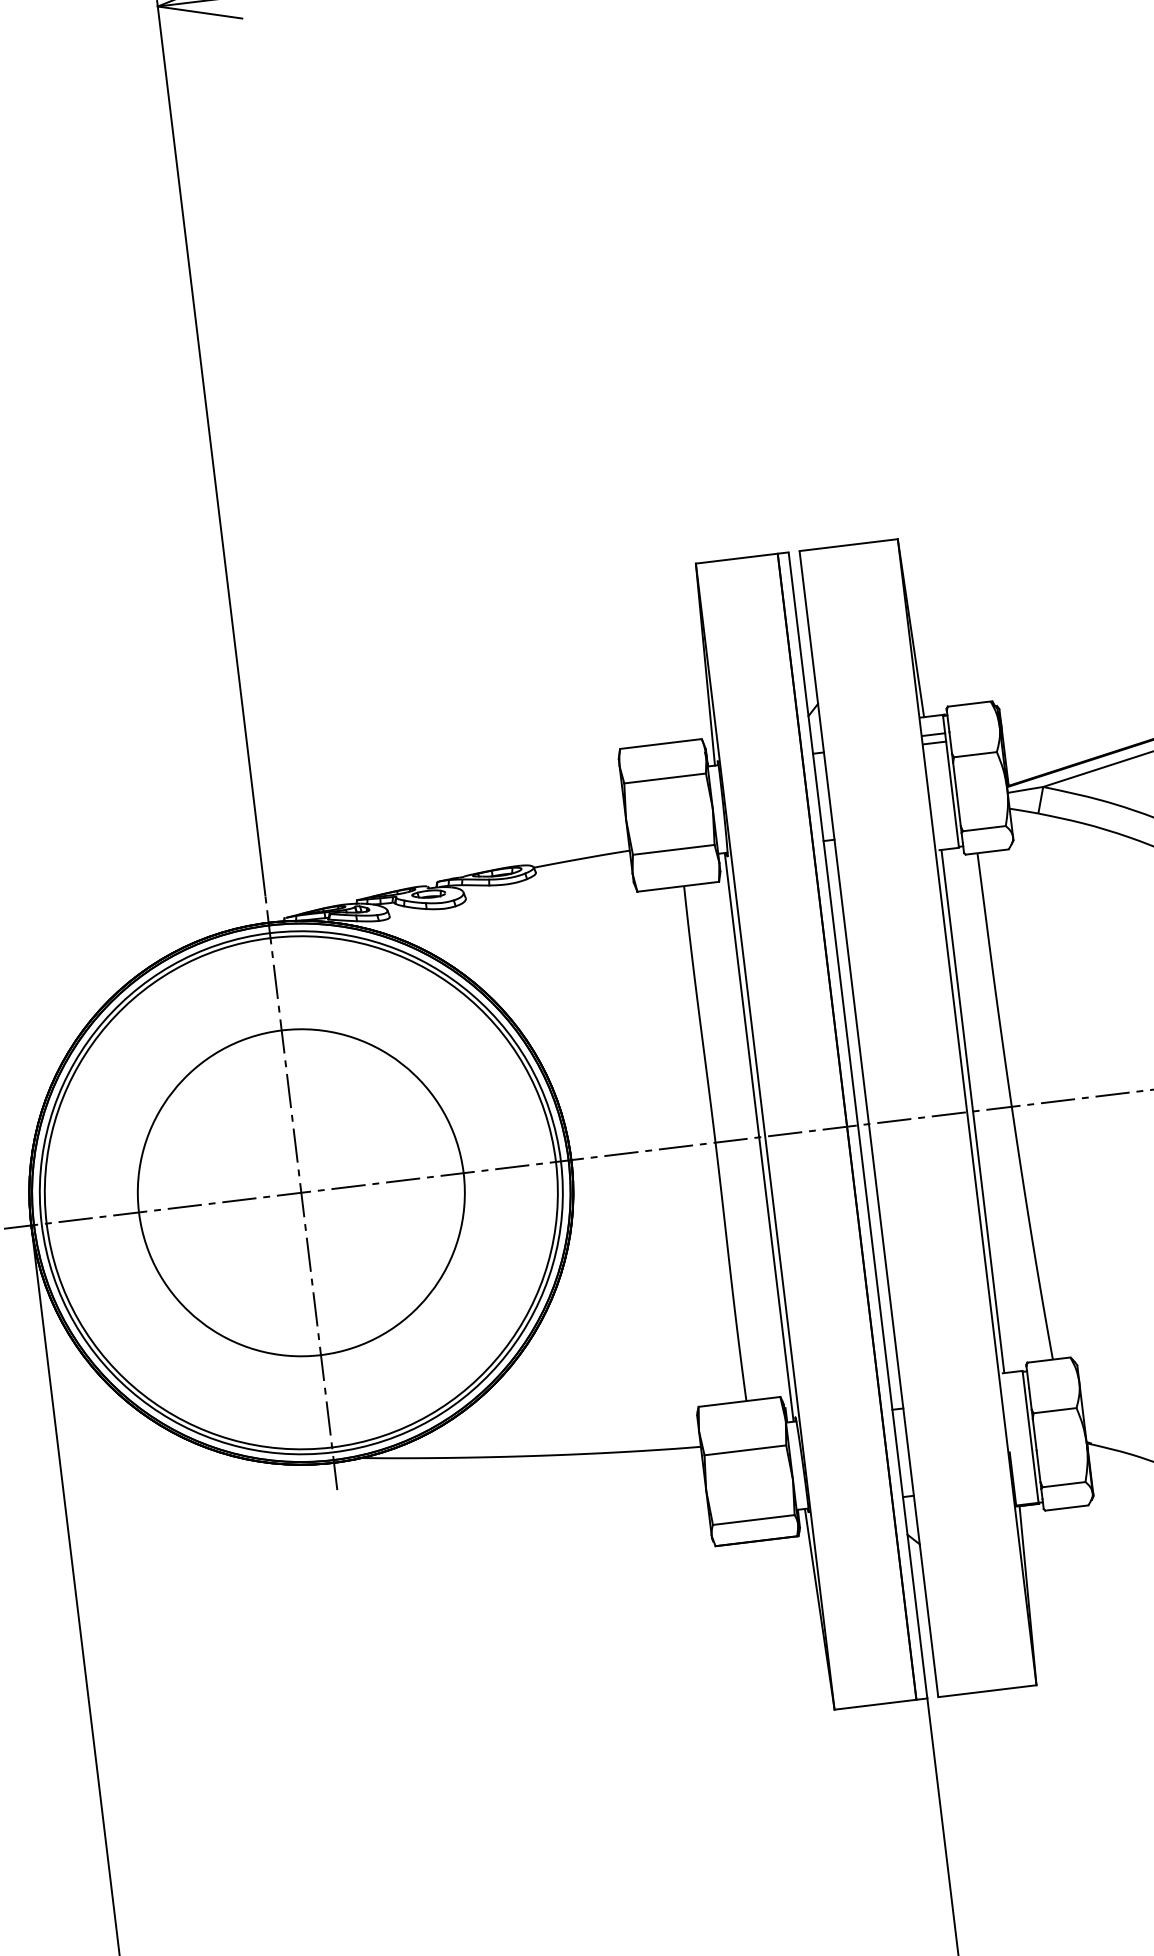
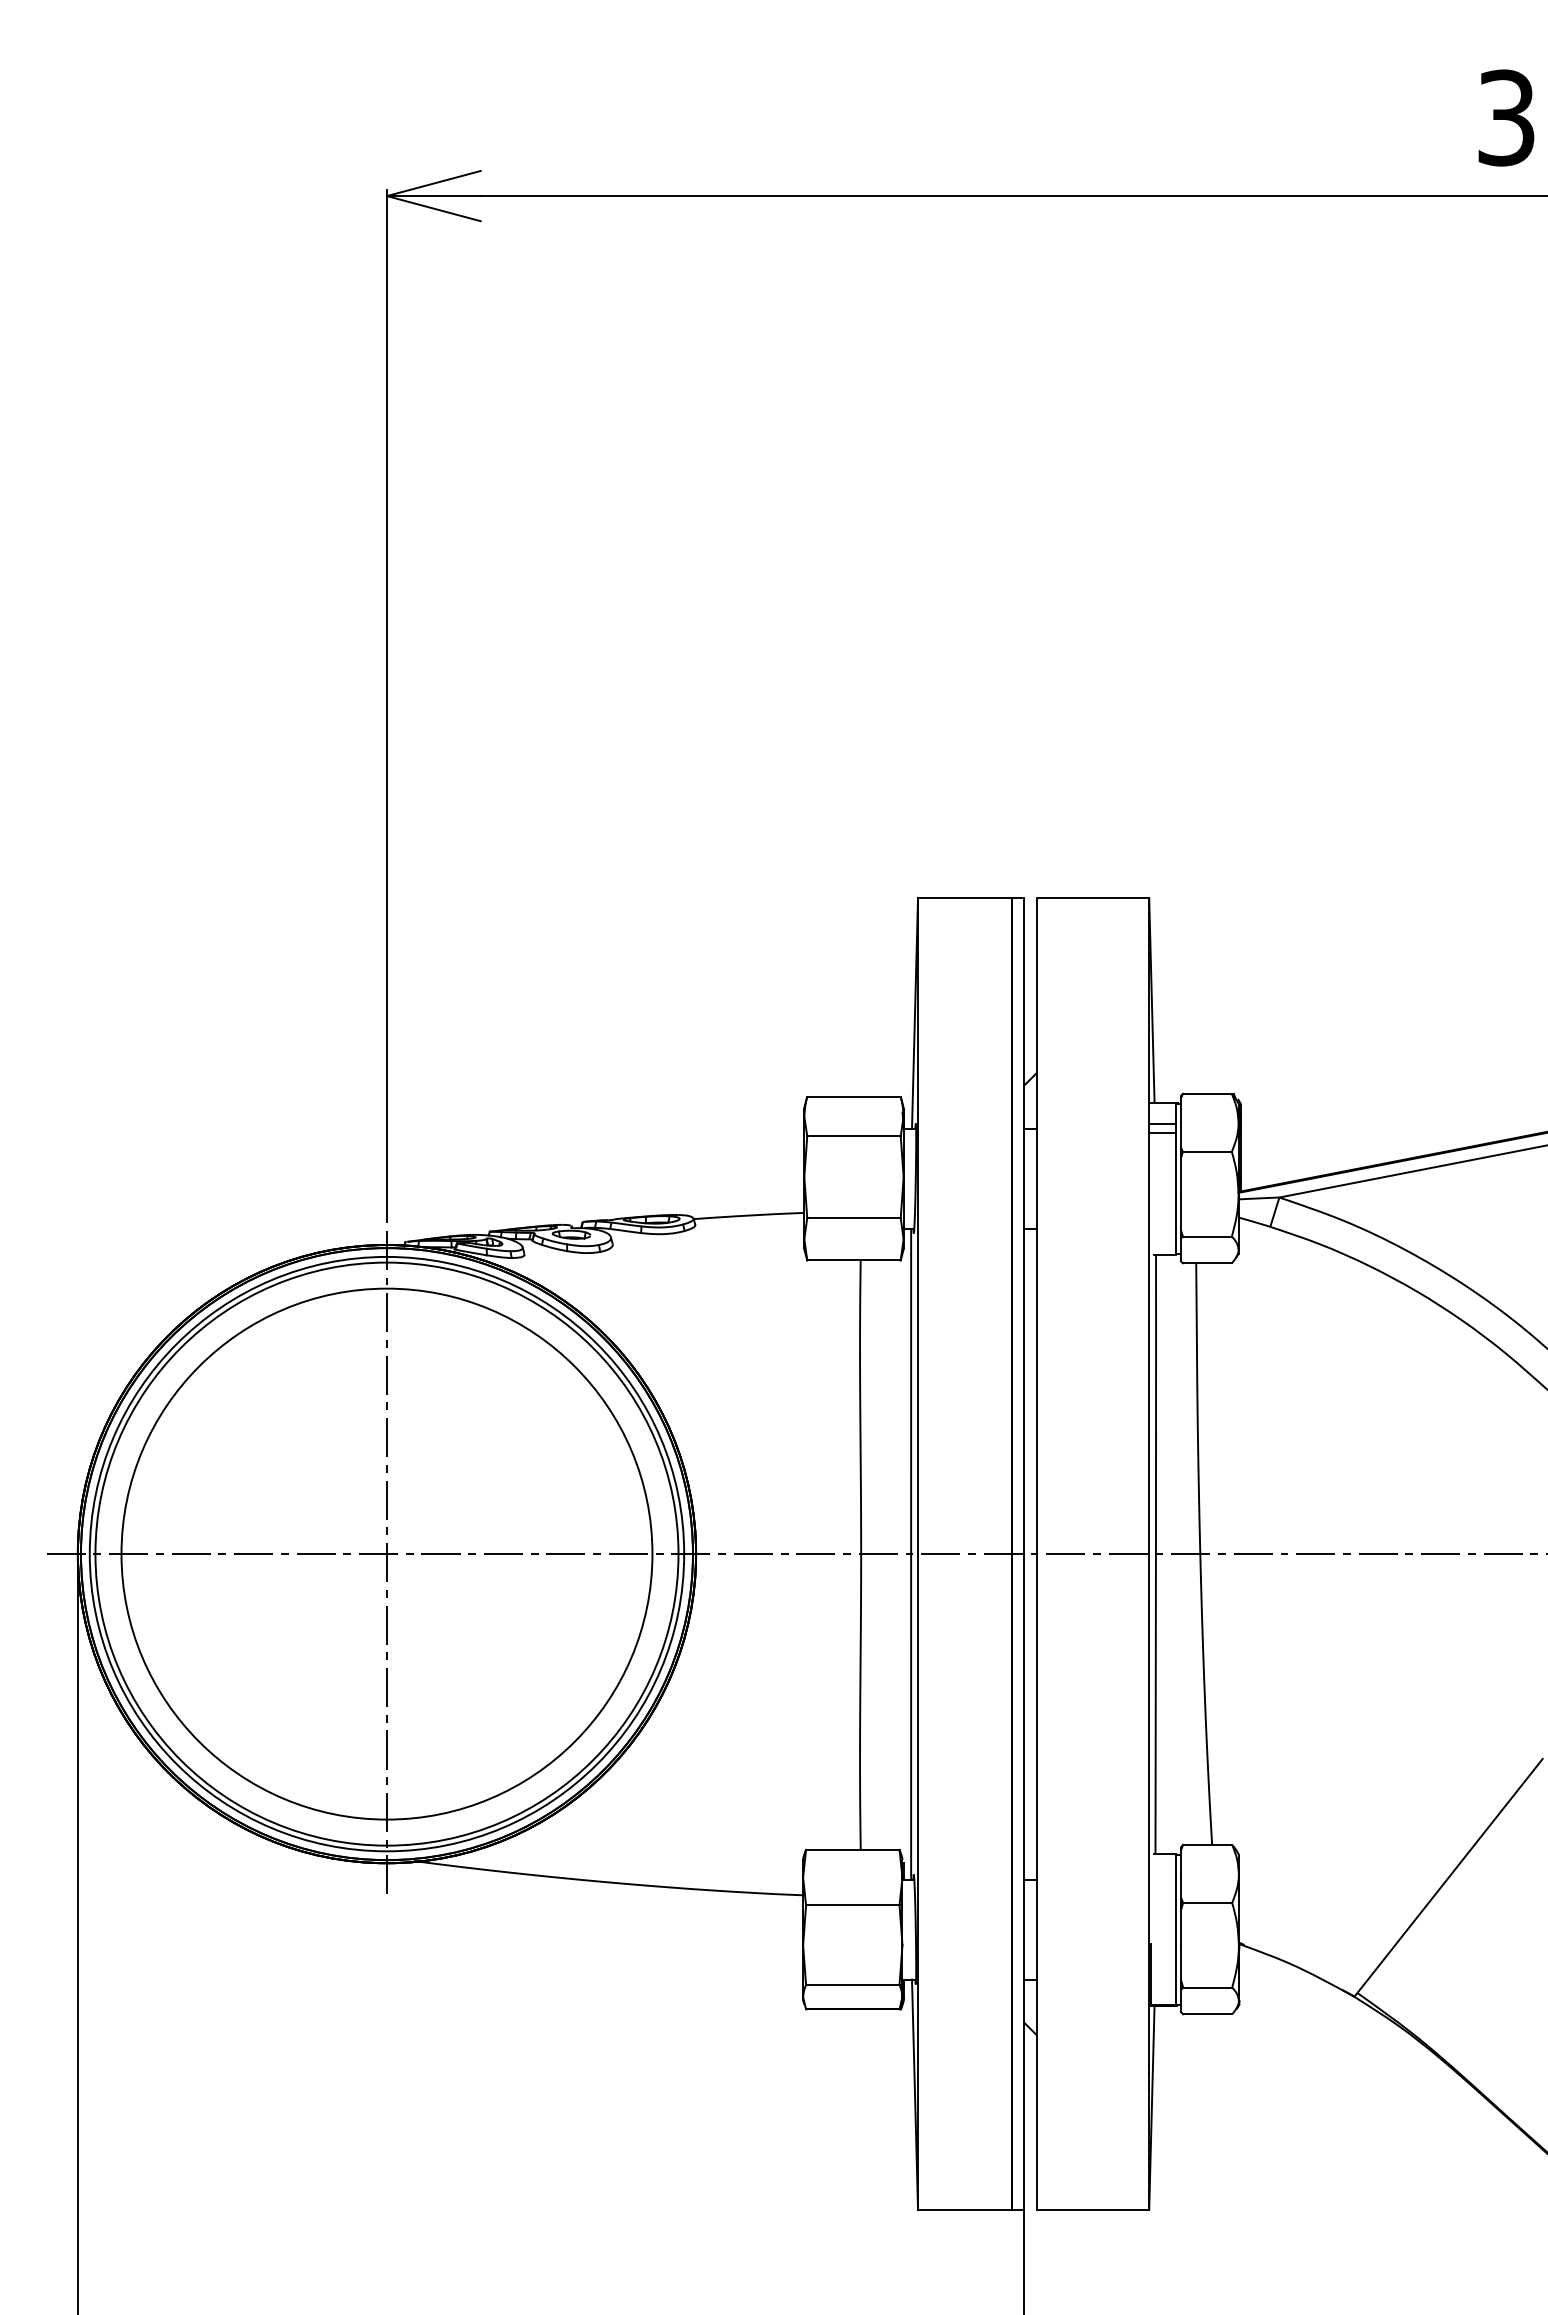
circle: (300, 1192) -> (386, 1553), size x1.43

